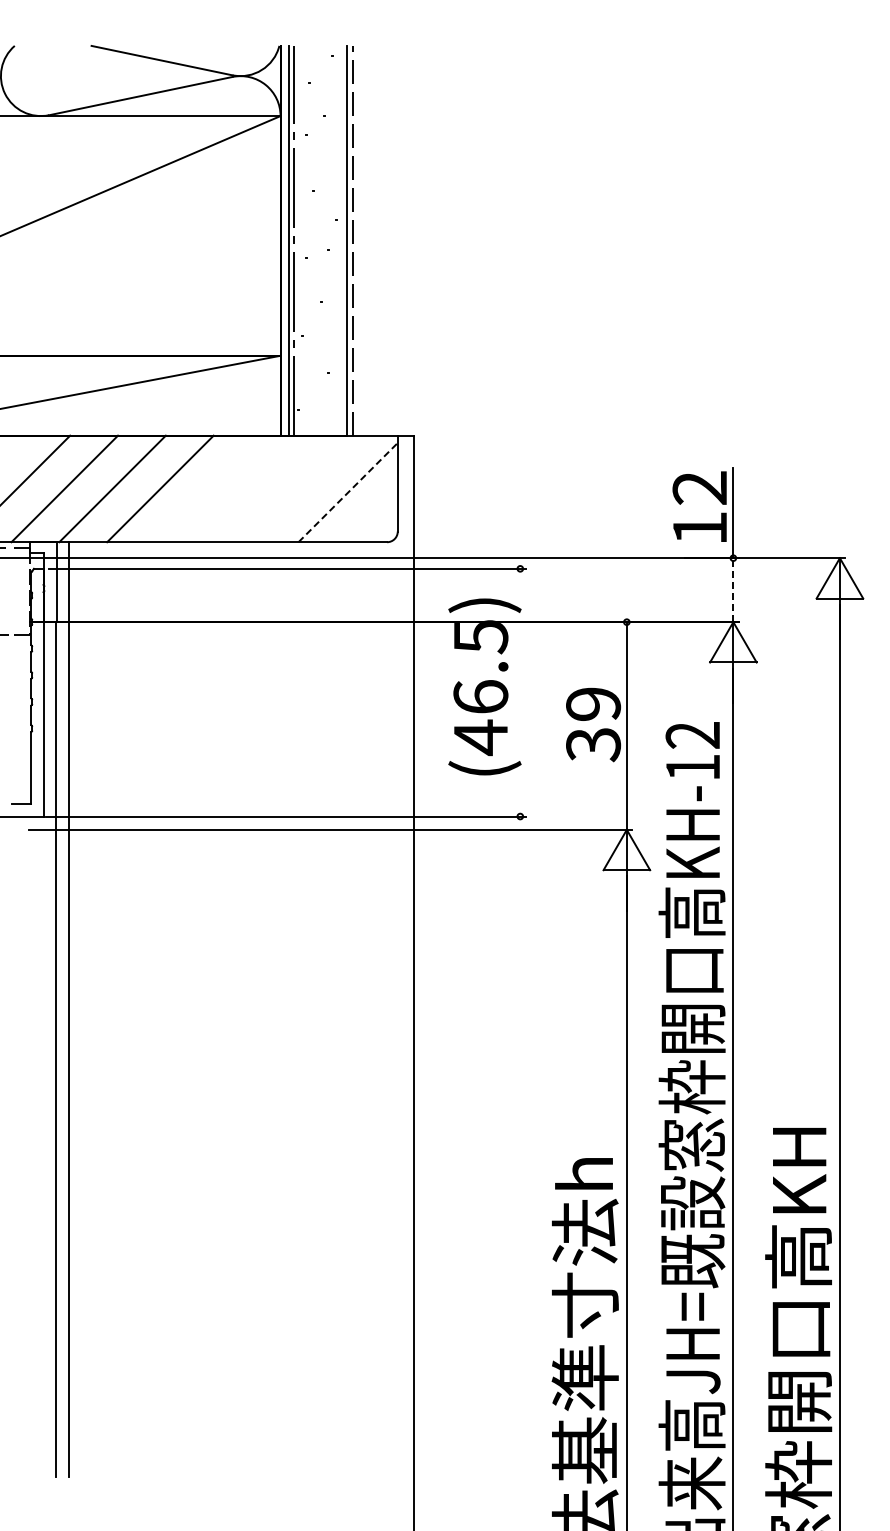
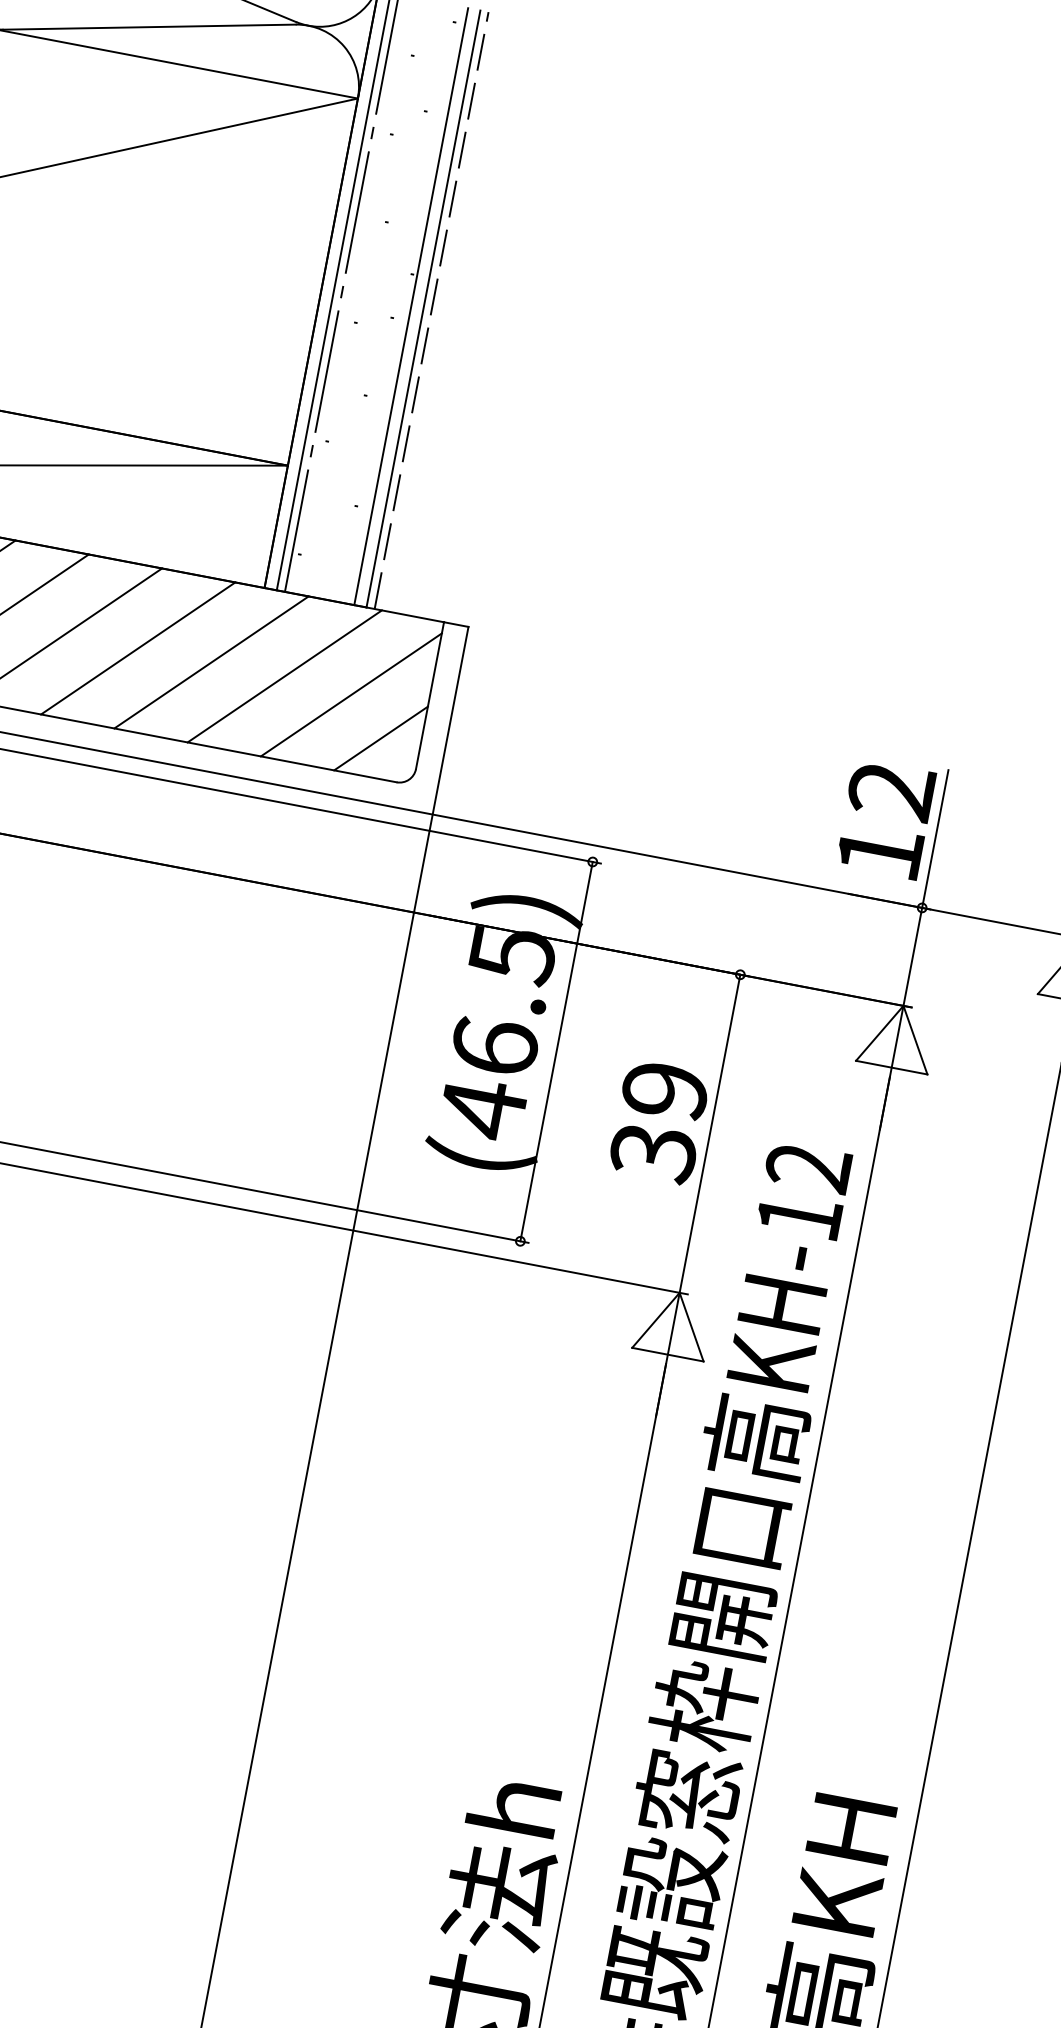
line: (339, 240) -> (411, 306), added
line: (207, 488) -> (137, 647), added
line: (255, 488) -> (210, 661), added
line: (303, 488) -> (284, 675), added
line: (348, 492) -> (351, 694), dashed -> solid
line: (371, 516) -> (380, 738), added
line: (733, 590) -> (912, 957), dashed -> solid
line: (520, 692) -> (556, 1051), added

